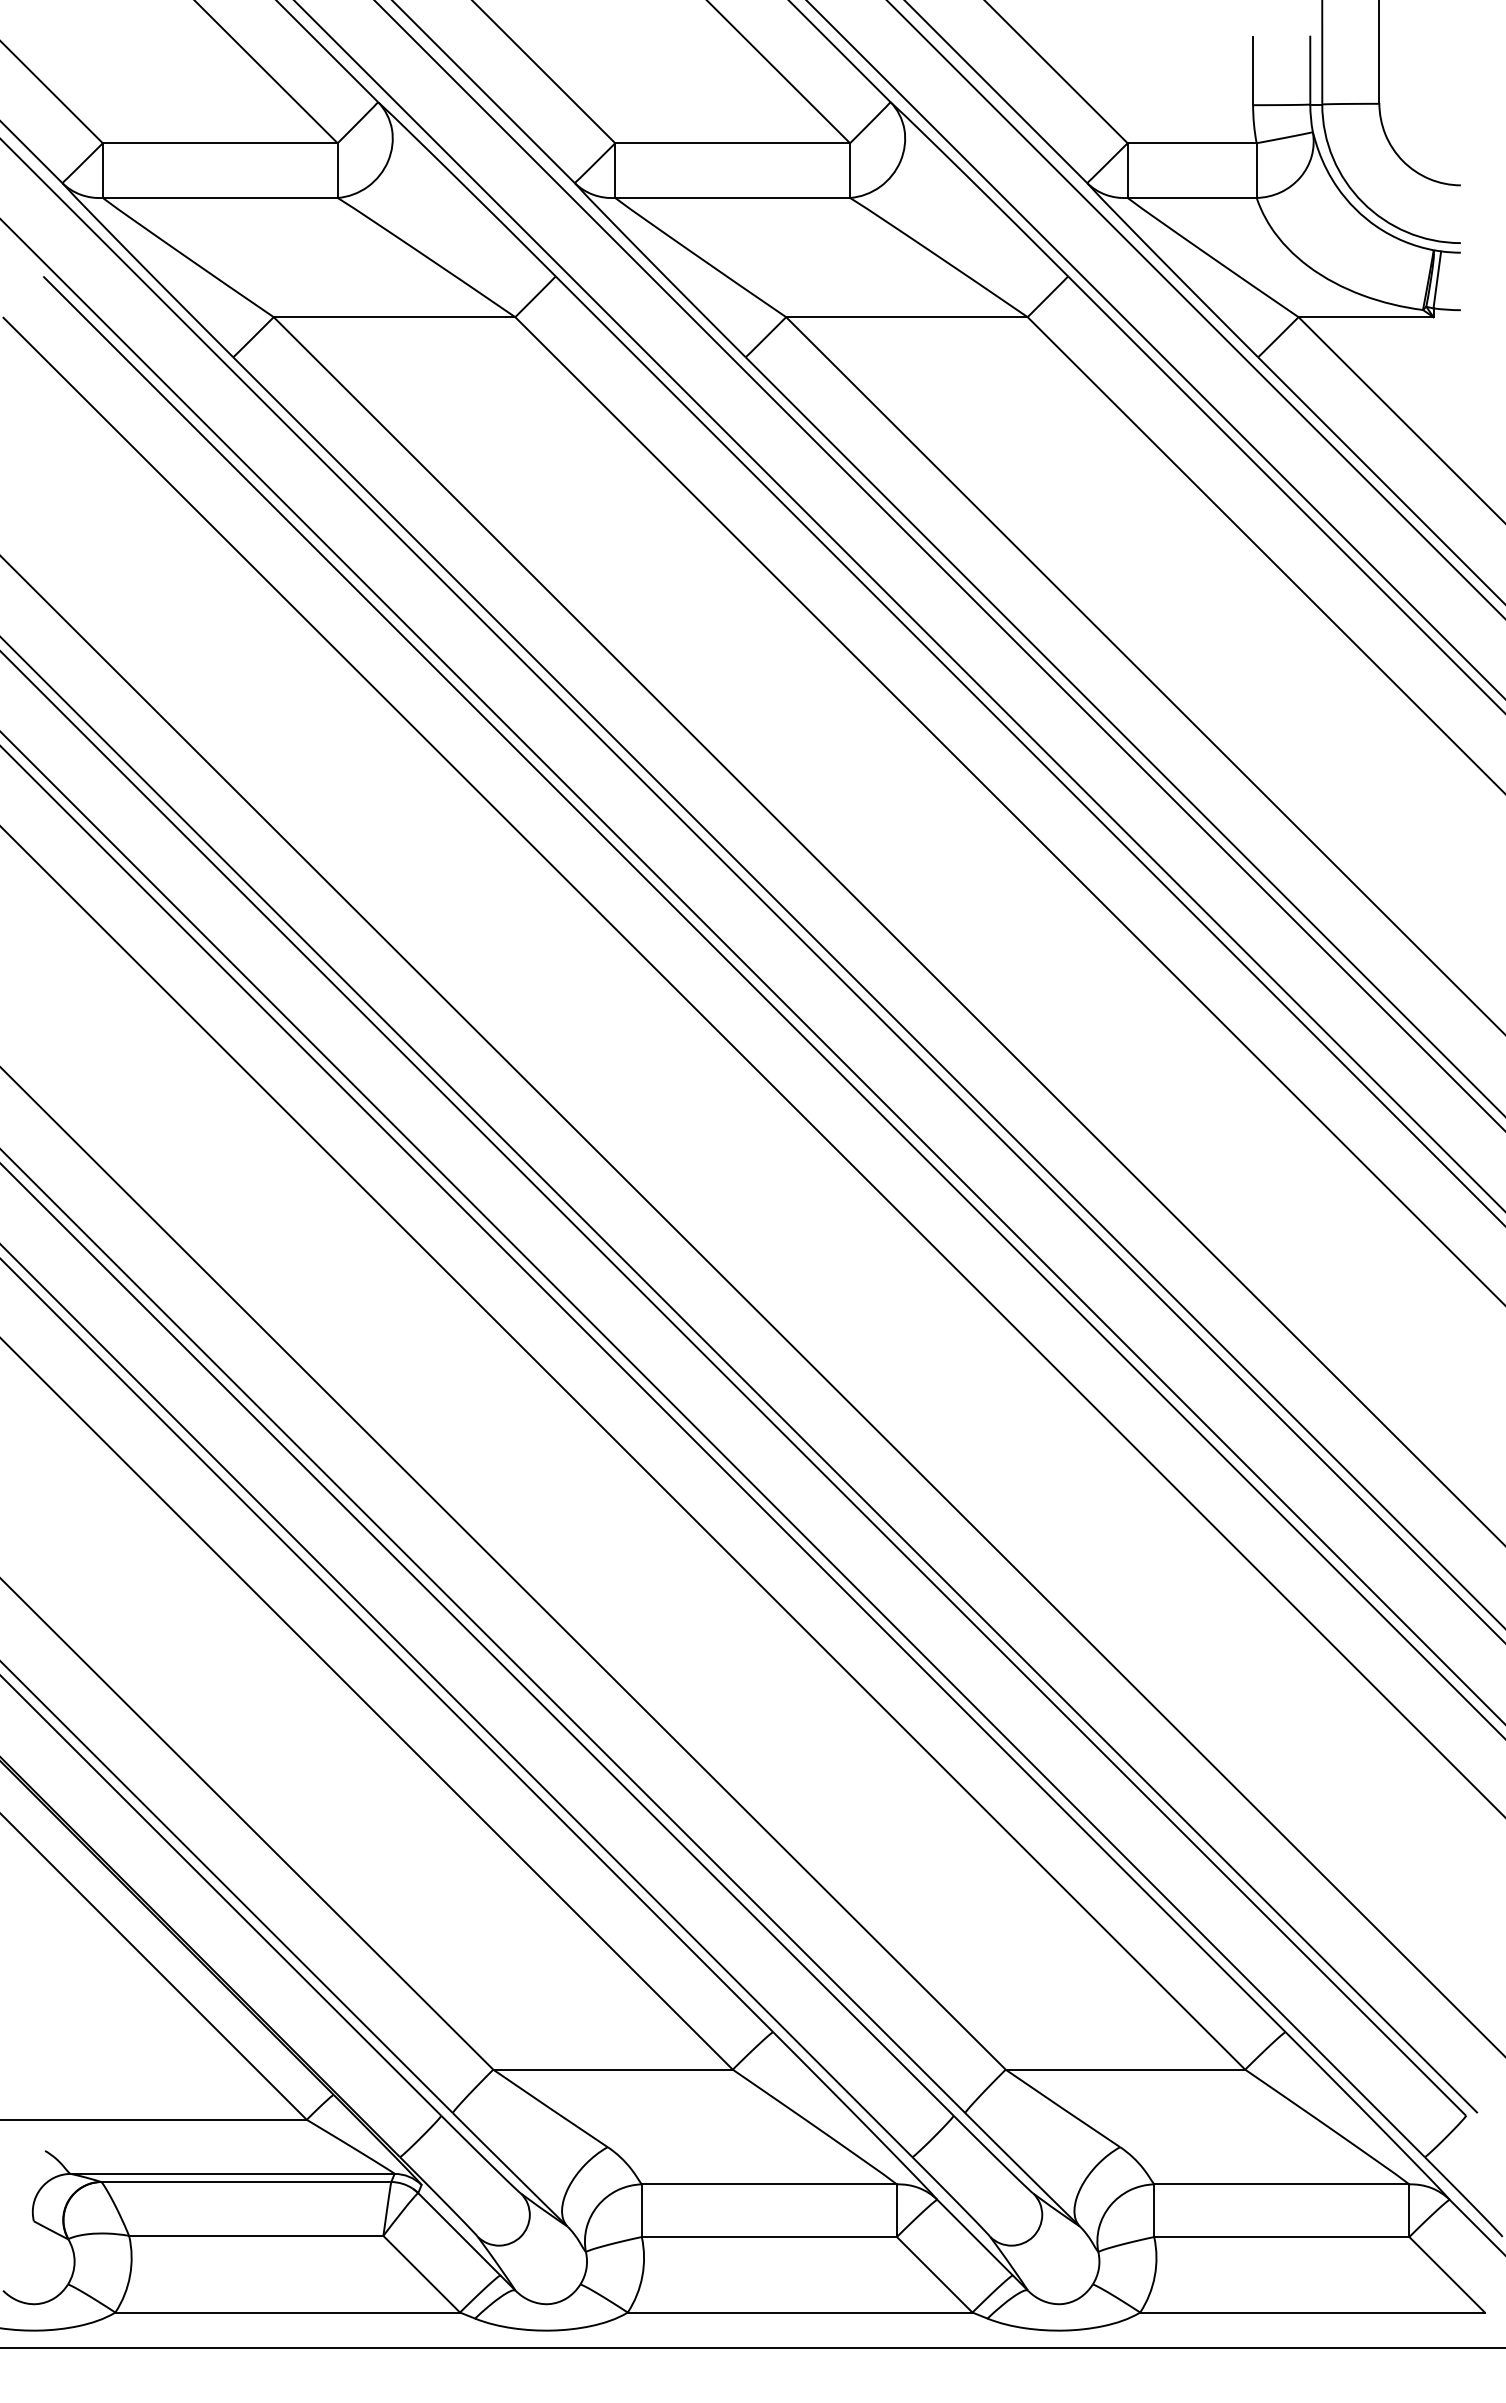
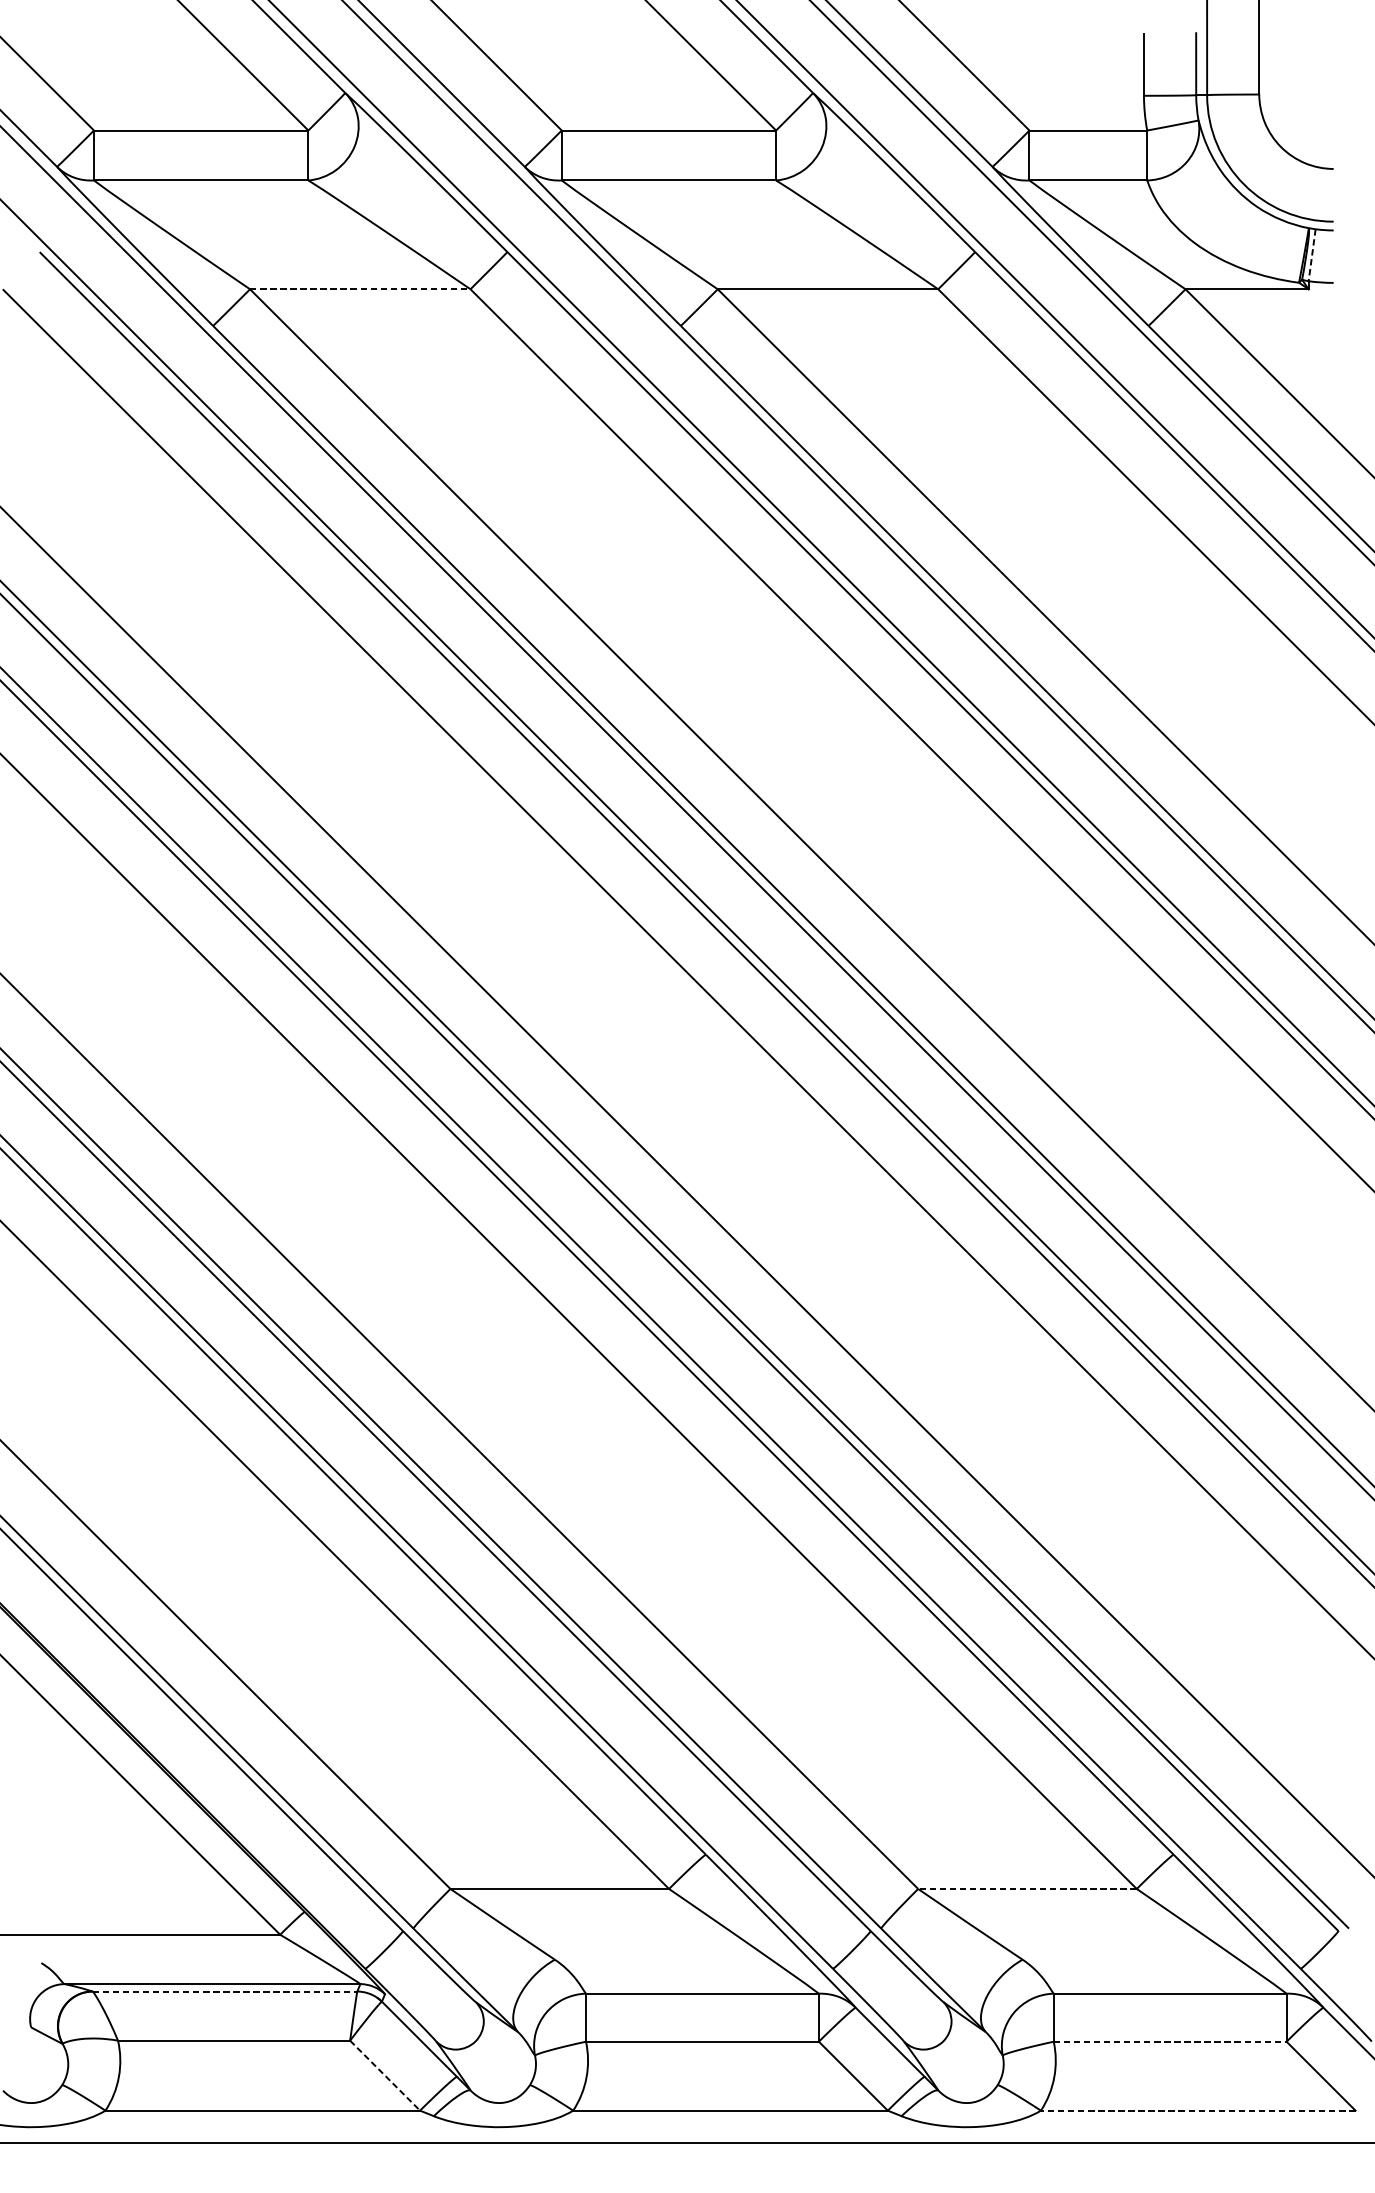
line: (1437, 279) -> (1312, 254), solid -> dashed
line: (394, 317) -> (360, 289), solid -> dashed
line: (1125, 2069) -> (1027, 1888), solid -> dashed
line: (246, 2182) -> (225, 1991), solid -> dashed
line: (1281, 2237) -> (1169, 2042), solid -> dashed
line: (422, 2274) -> (385, 2075), solid -> dashed
line: (1312, 2312) -> (1198, 2110), solid -> dashed

